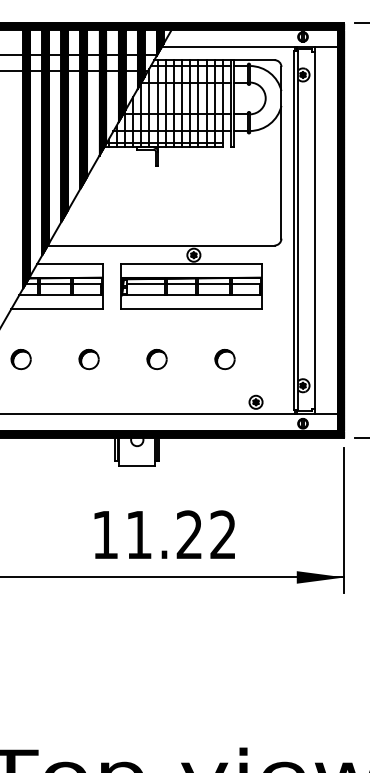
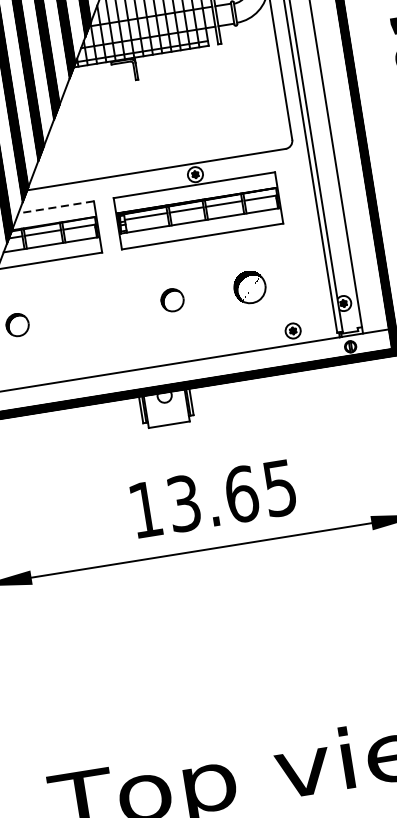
line: (69, 264) -> (55, 207), solid -> dashed
part: (88, 359) -> (94, 312), removed
part: (224, 359) -> (249, 287), size x1.4
text: (180, 534) -> (231, 495), 11.22 -> 13.65

